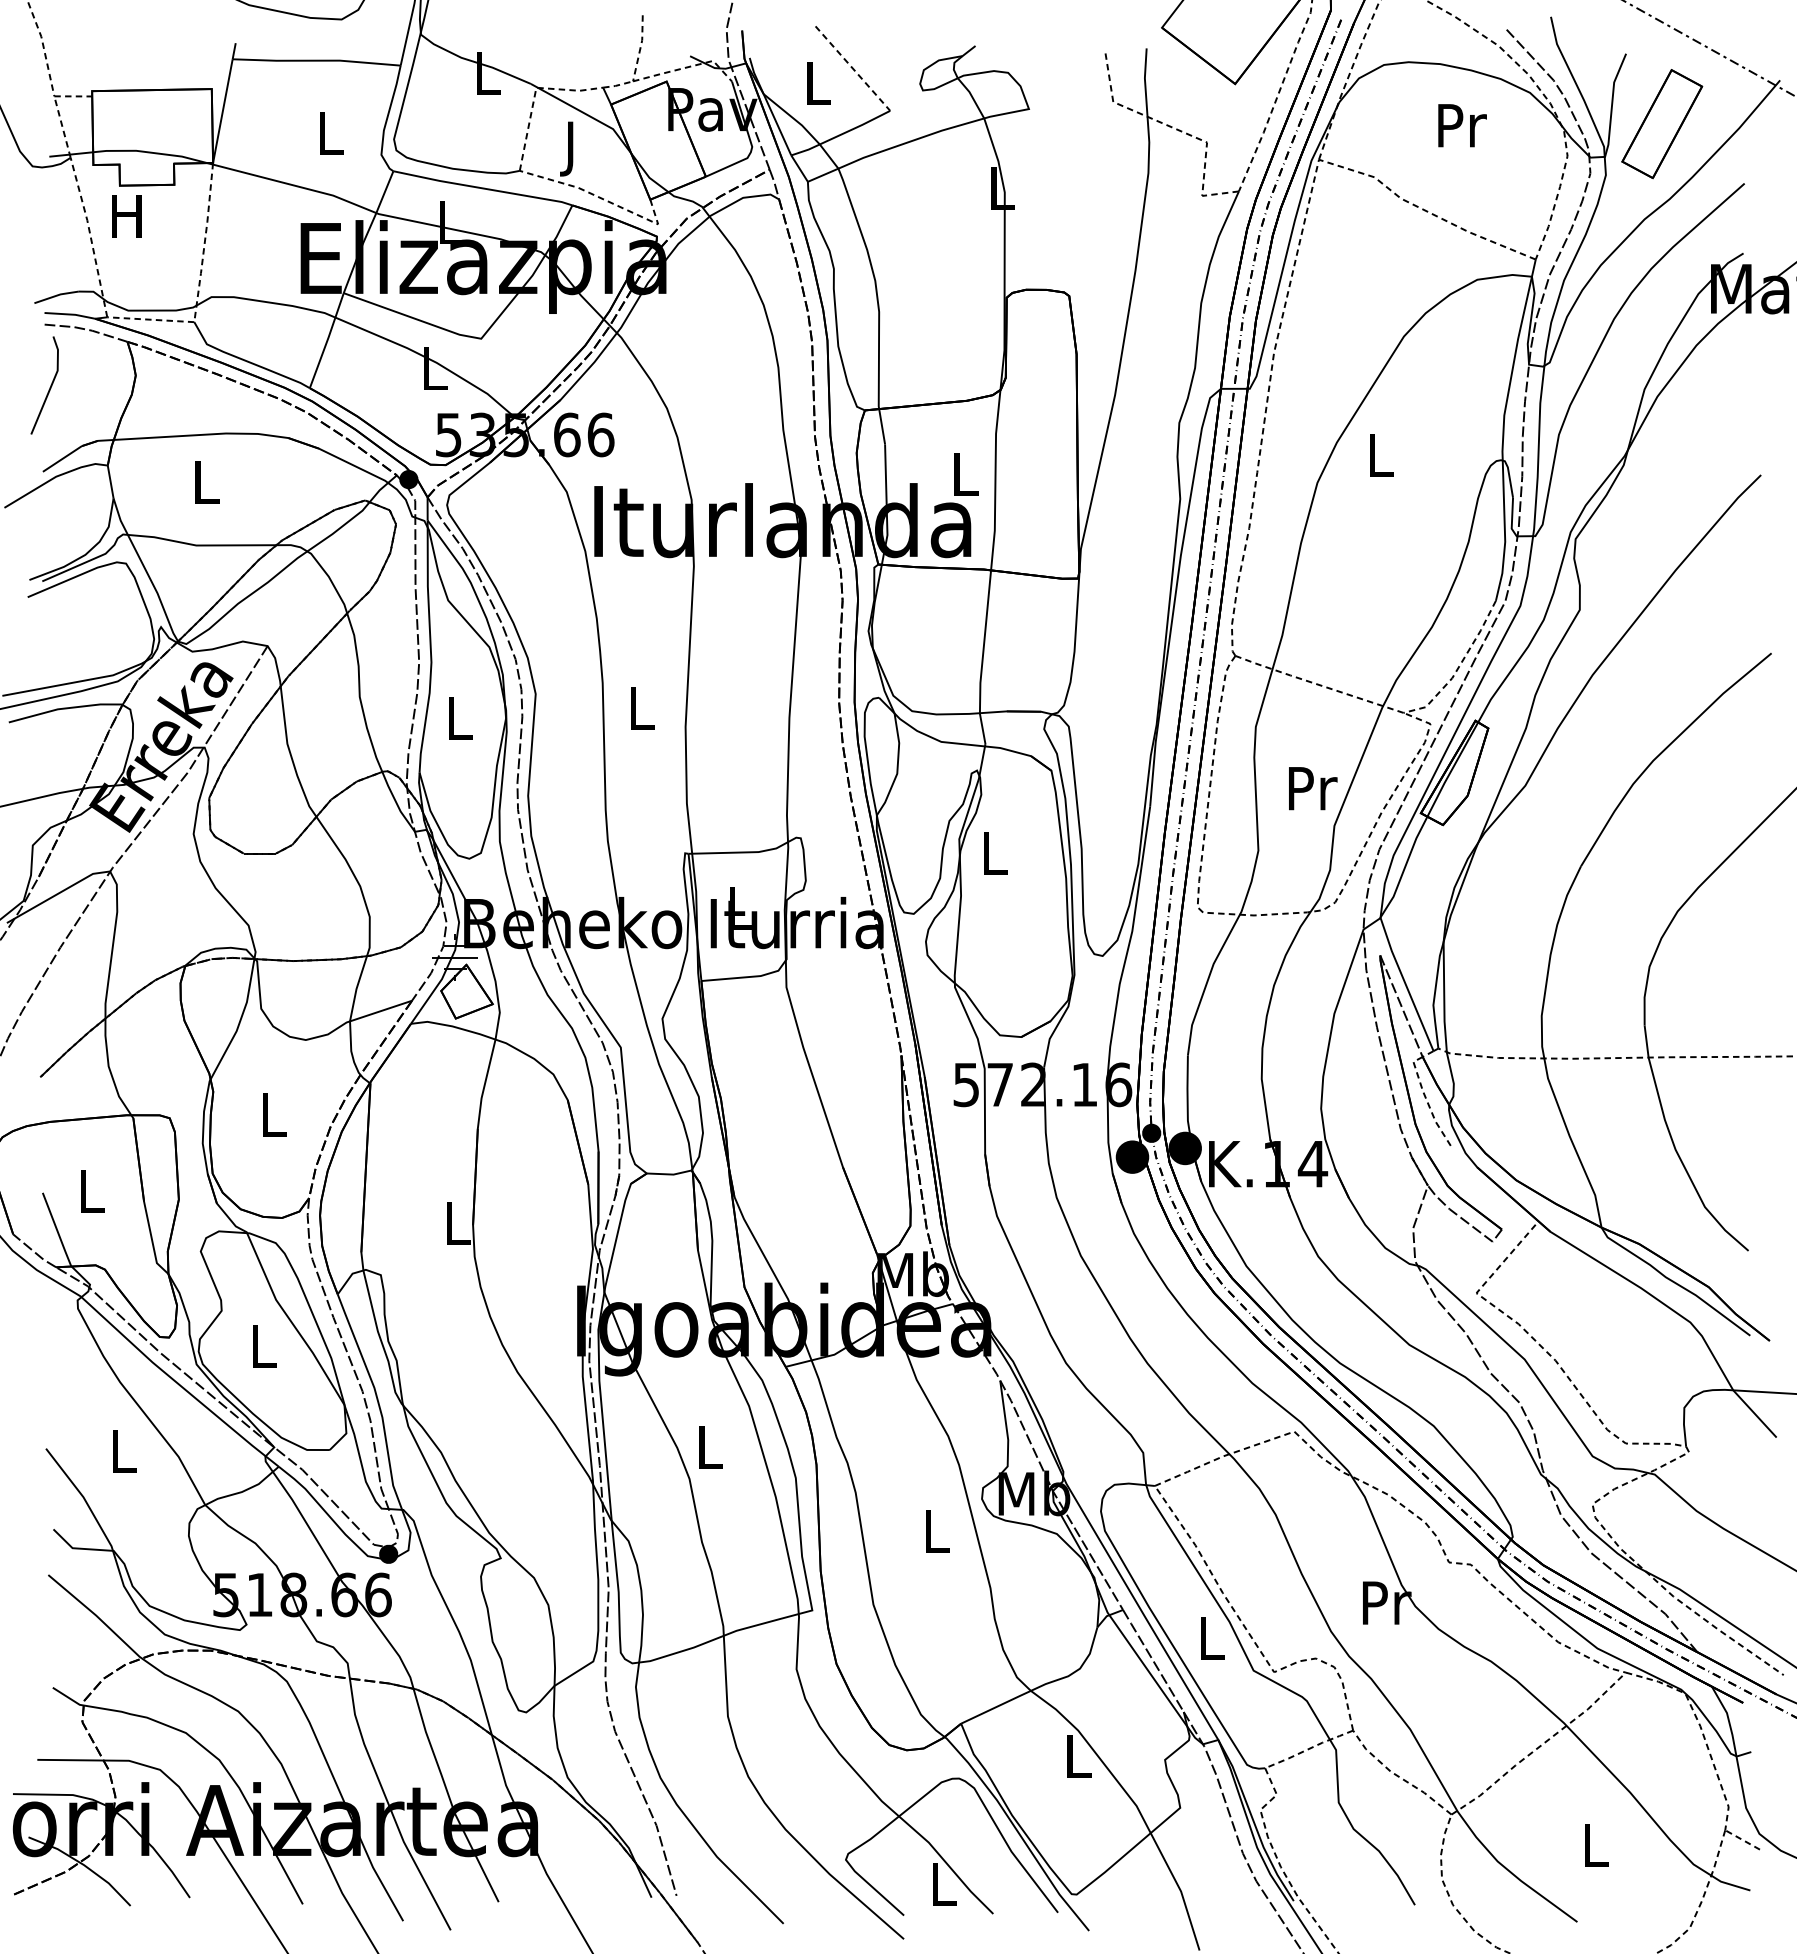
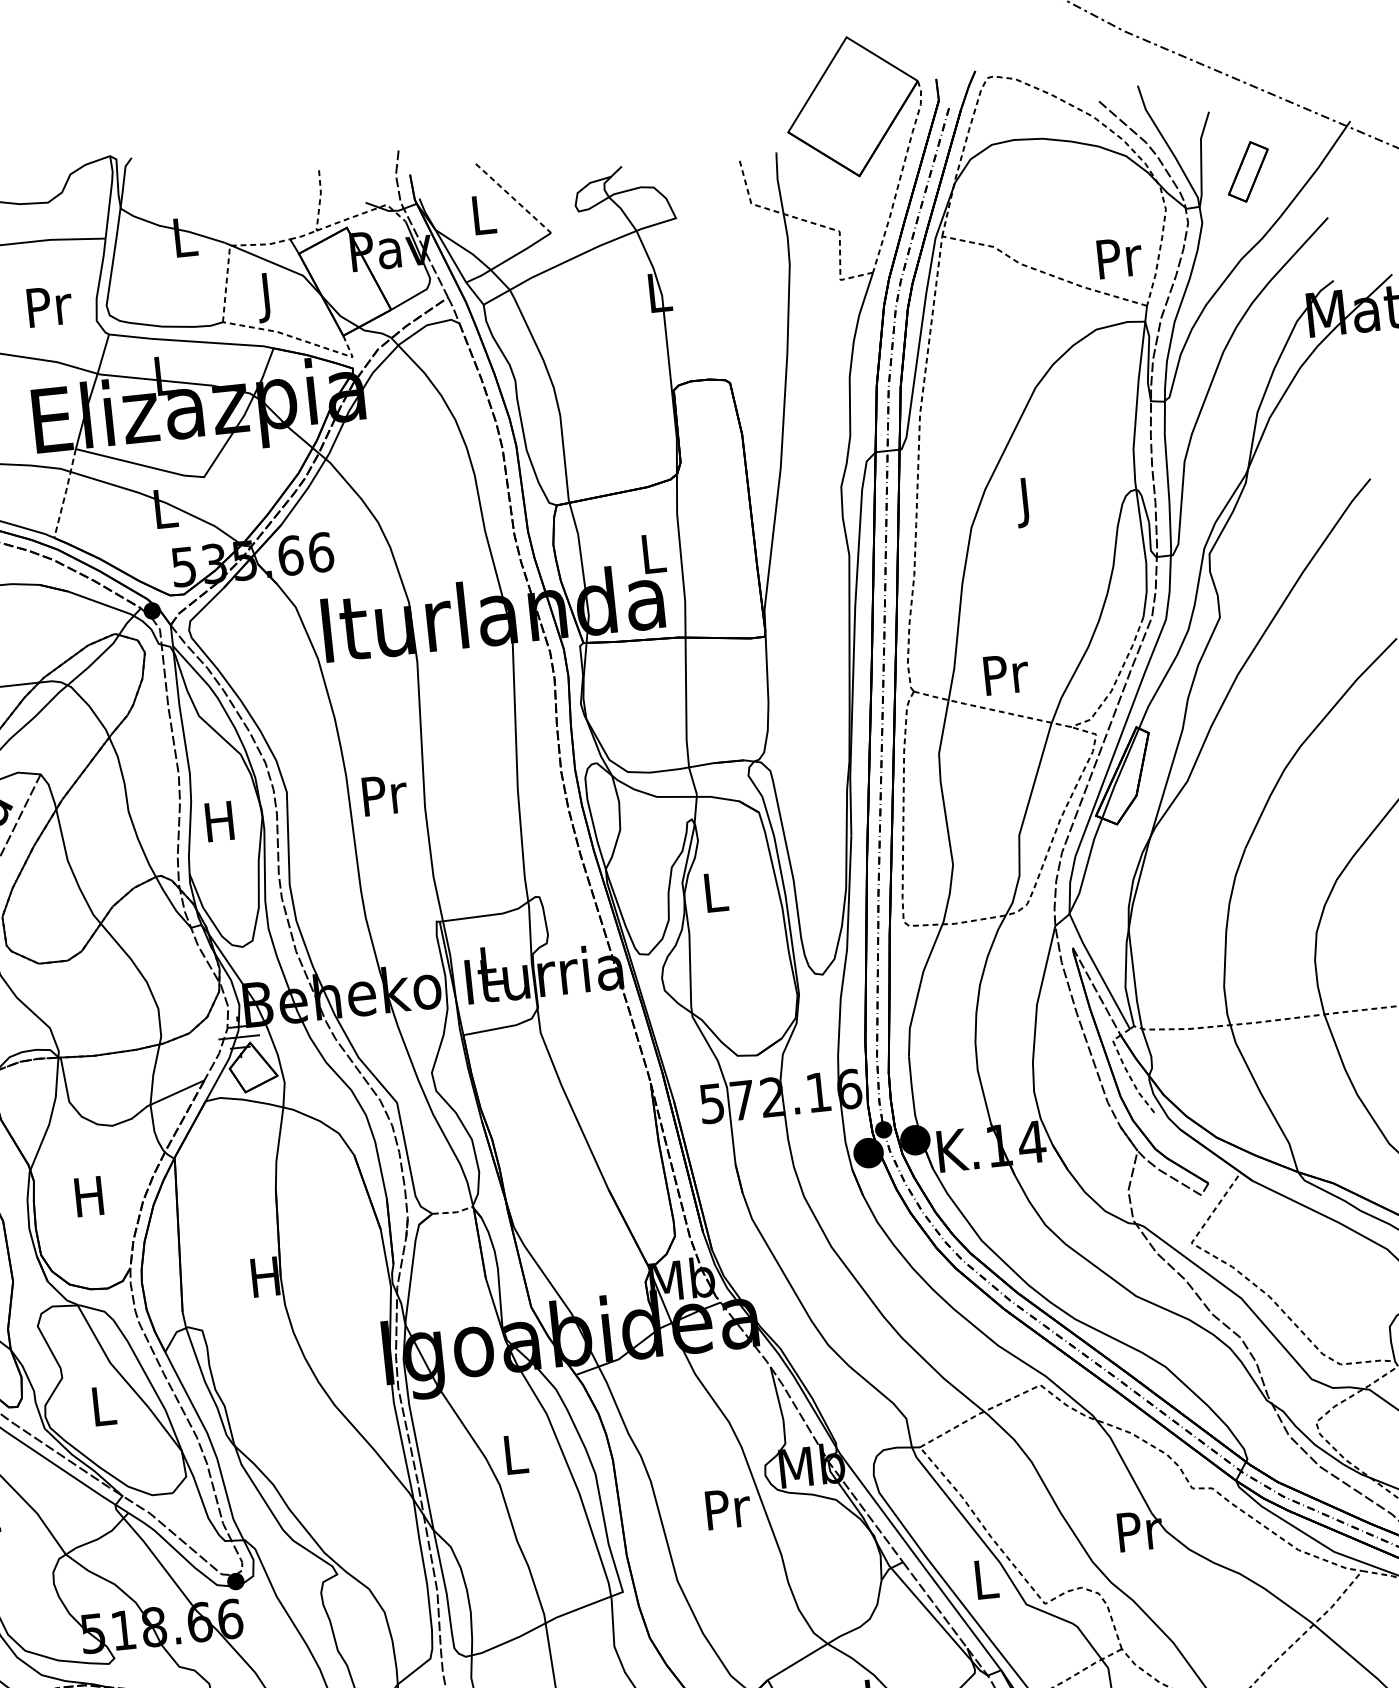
part: (1662, 124) -> (1248, 172), size x0.6
text: (1462, 125) -> (1119, 257), moved
text: (331, 133) -> (49, 306), L -> Pr
line: (327, 340) -> (65, 493), solid -> dashed
text: (1381, 461) -> (1027, 502), L -> J
text: (643, 708) -> (385, 795), L -> Pr
text: (458, 718) -> (219, 821), L -> H
text: (1313, 788) -> (1006, 674), moved
text: (271, 1114) -> (88, 1196), L -> H
line: (670, 1174) -> (453, 1212), solid -> dashed
text: (455, 1223) -> (264, 1277), L -> H
text: (937, 1530) -> (728, 1508), L -> Pr

